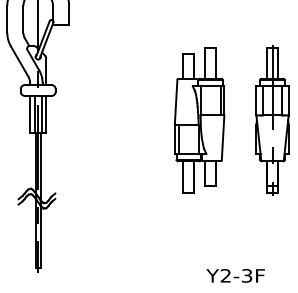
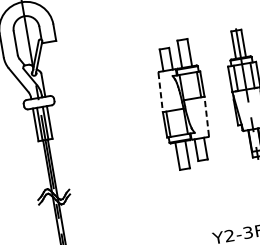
line: (176, 102) -> (161, 92), solid -> dashed
line: (223, 137) -> (207, 116), solid -> dashed

